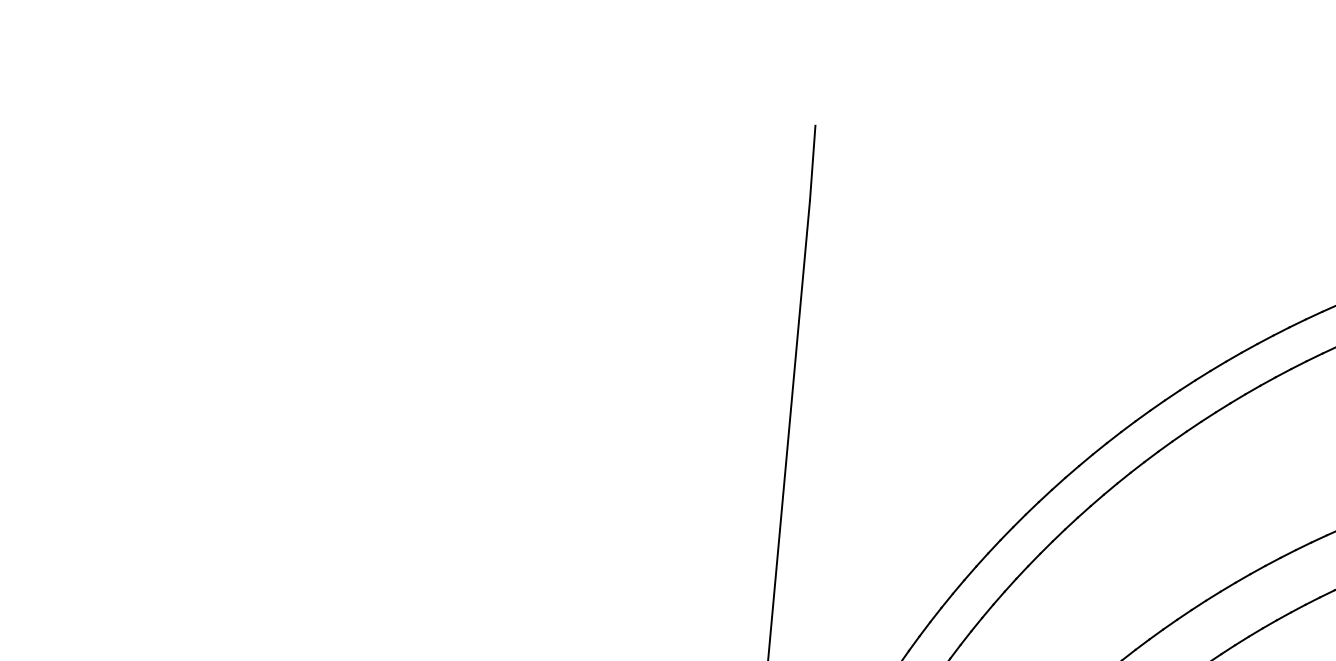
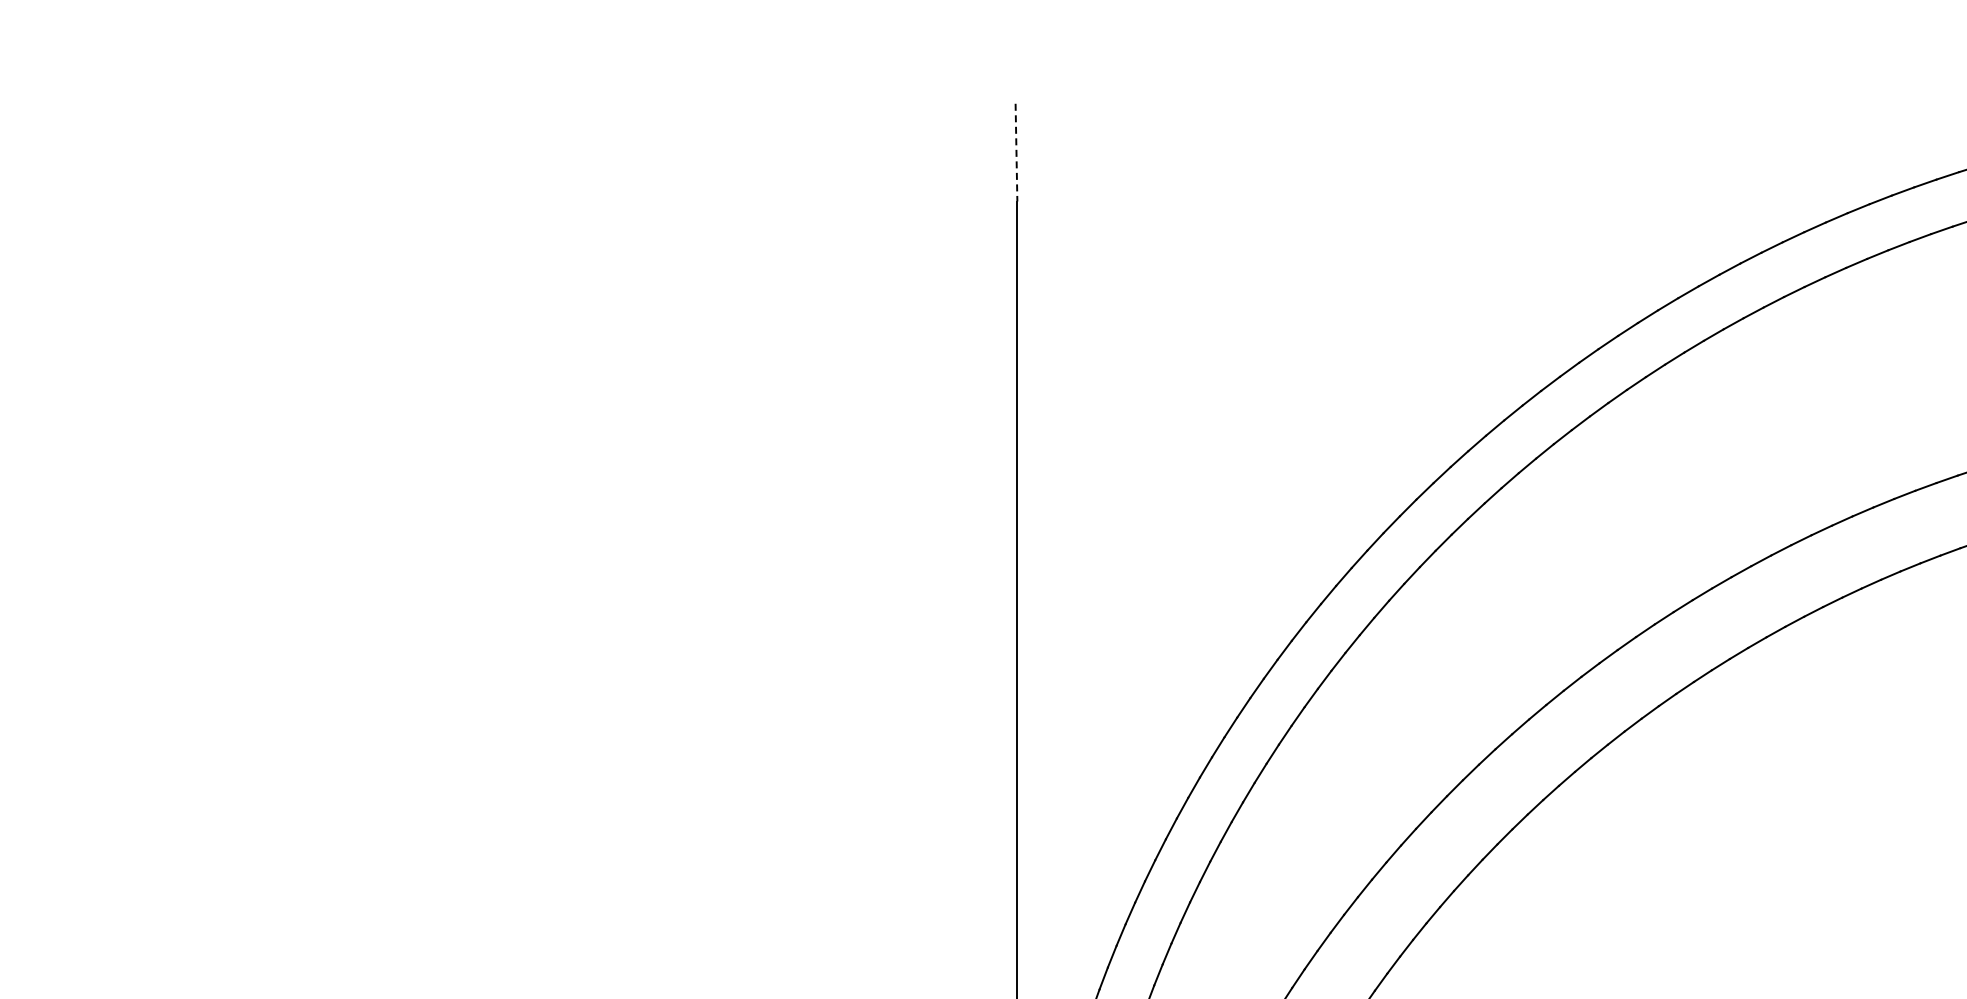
line: (812, 162) -> (1016, 152), solid -> dashed

